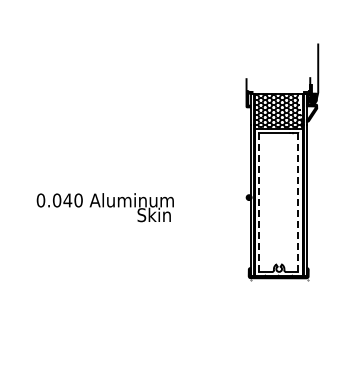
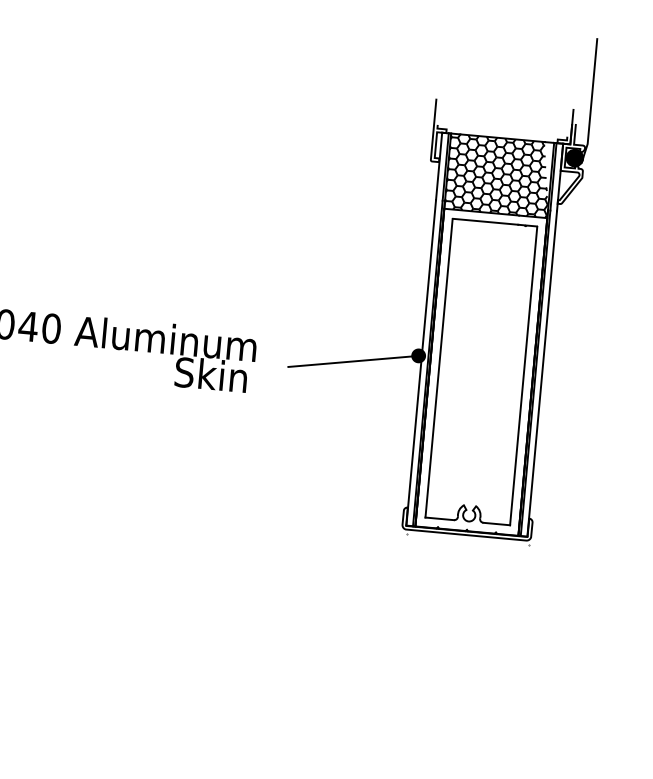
line: (219, 202) -> (354, 360), added
line: (259, 202) -> (439, 368), dashed -> solid
line: (298, 203) -> (523, 378), dashed -> solid

